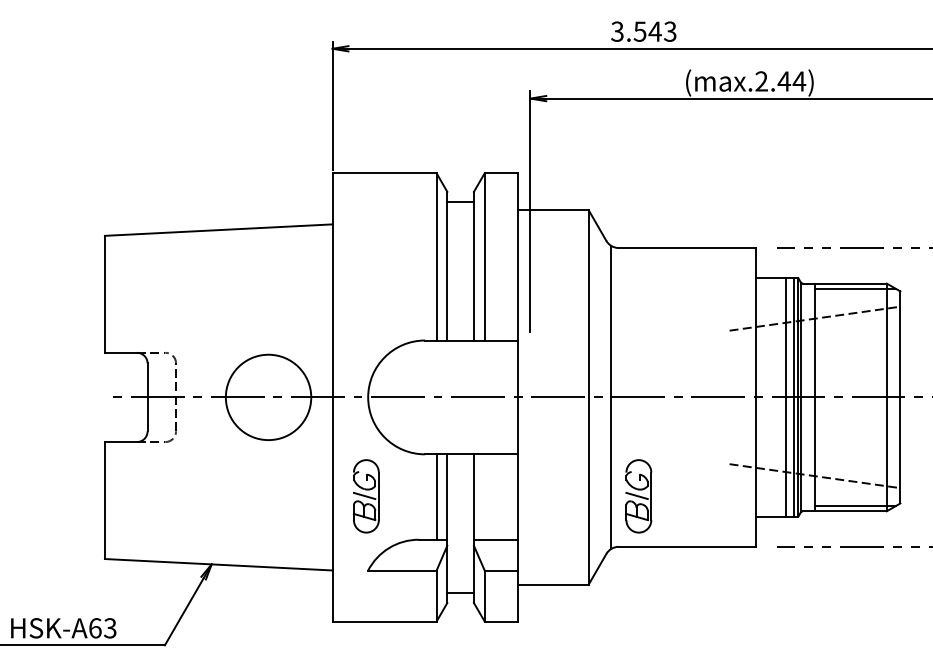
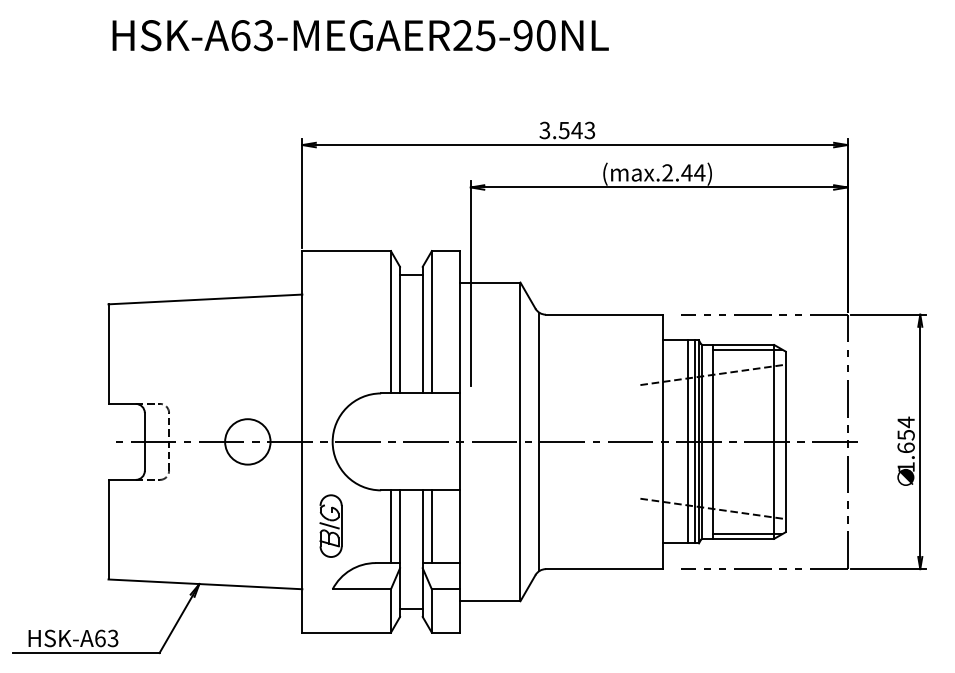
circle: (268, 396) -> (247, 441), size x0.62
part: (638, 495) -> (562, 525), removed
line: (484, 496) -> (431, 526), added

